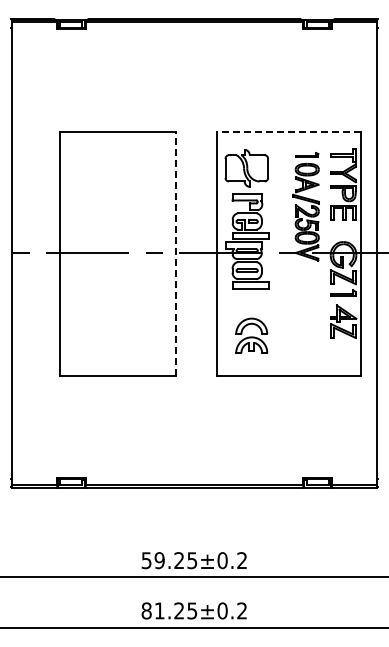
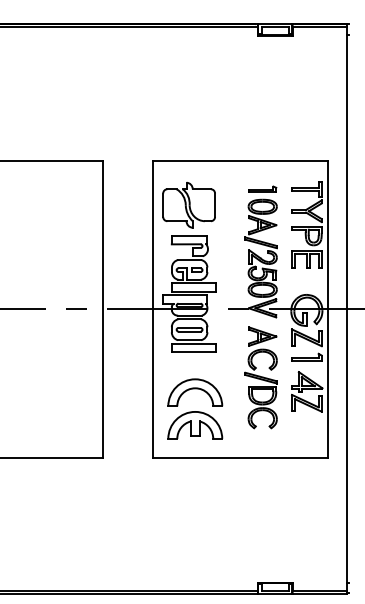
line: (288, 131) -> (239, 160), dashed -> solid
line: (176, 253) -> (103, 308), dashed -> solid
part: (305, 309) -> (260, 377), added
part: (251, 335) -> (194, 408), size x1.43

